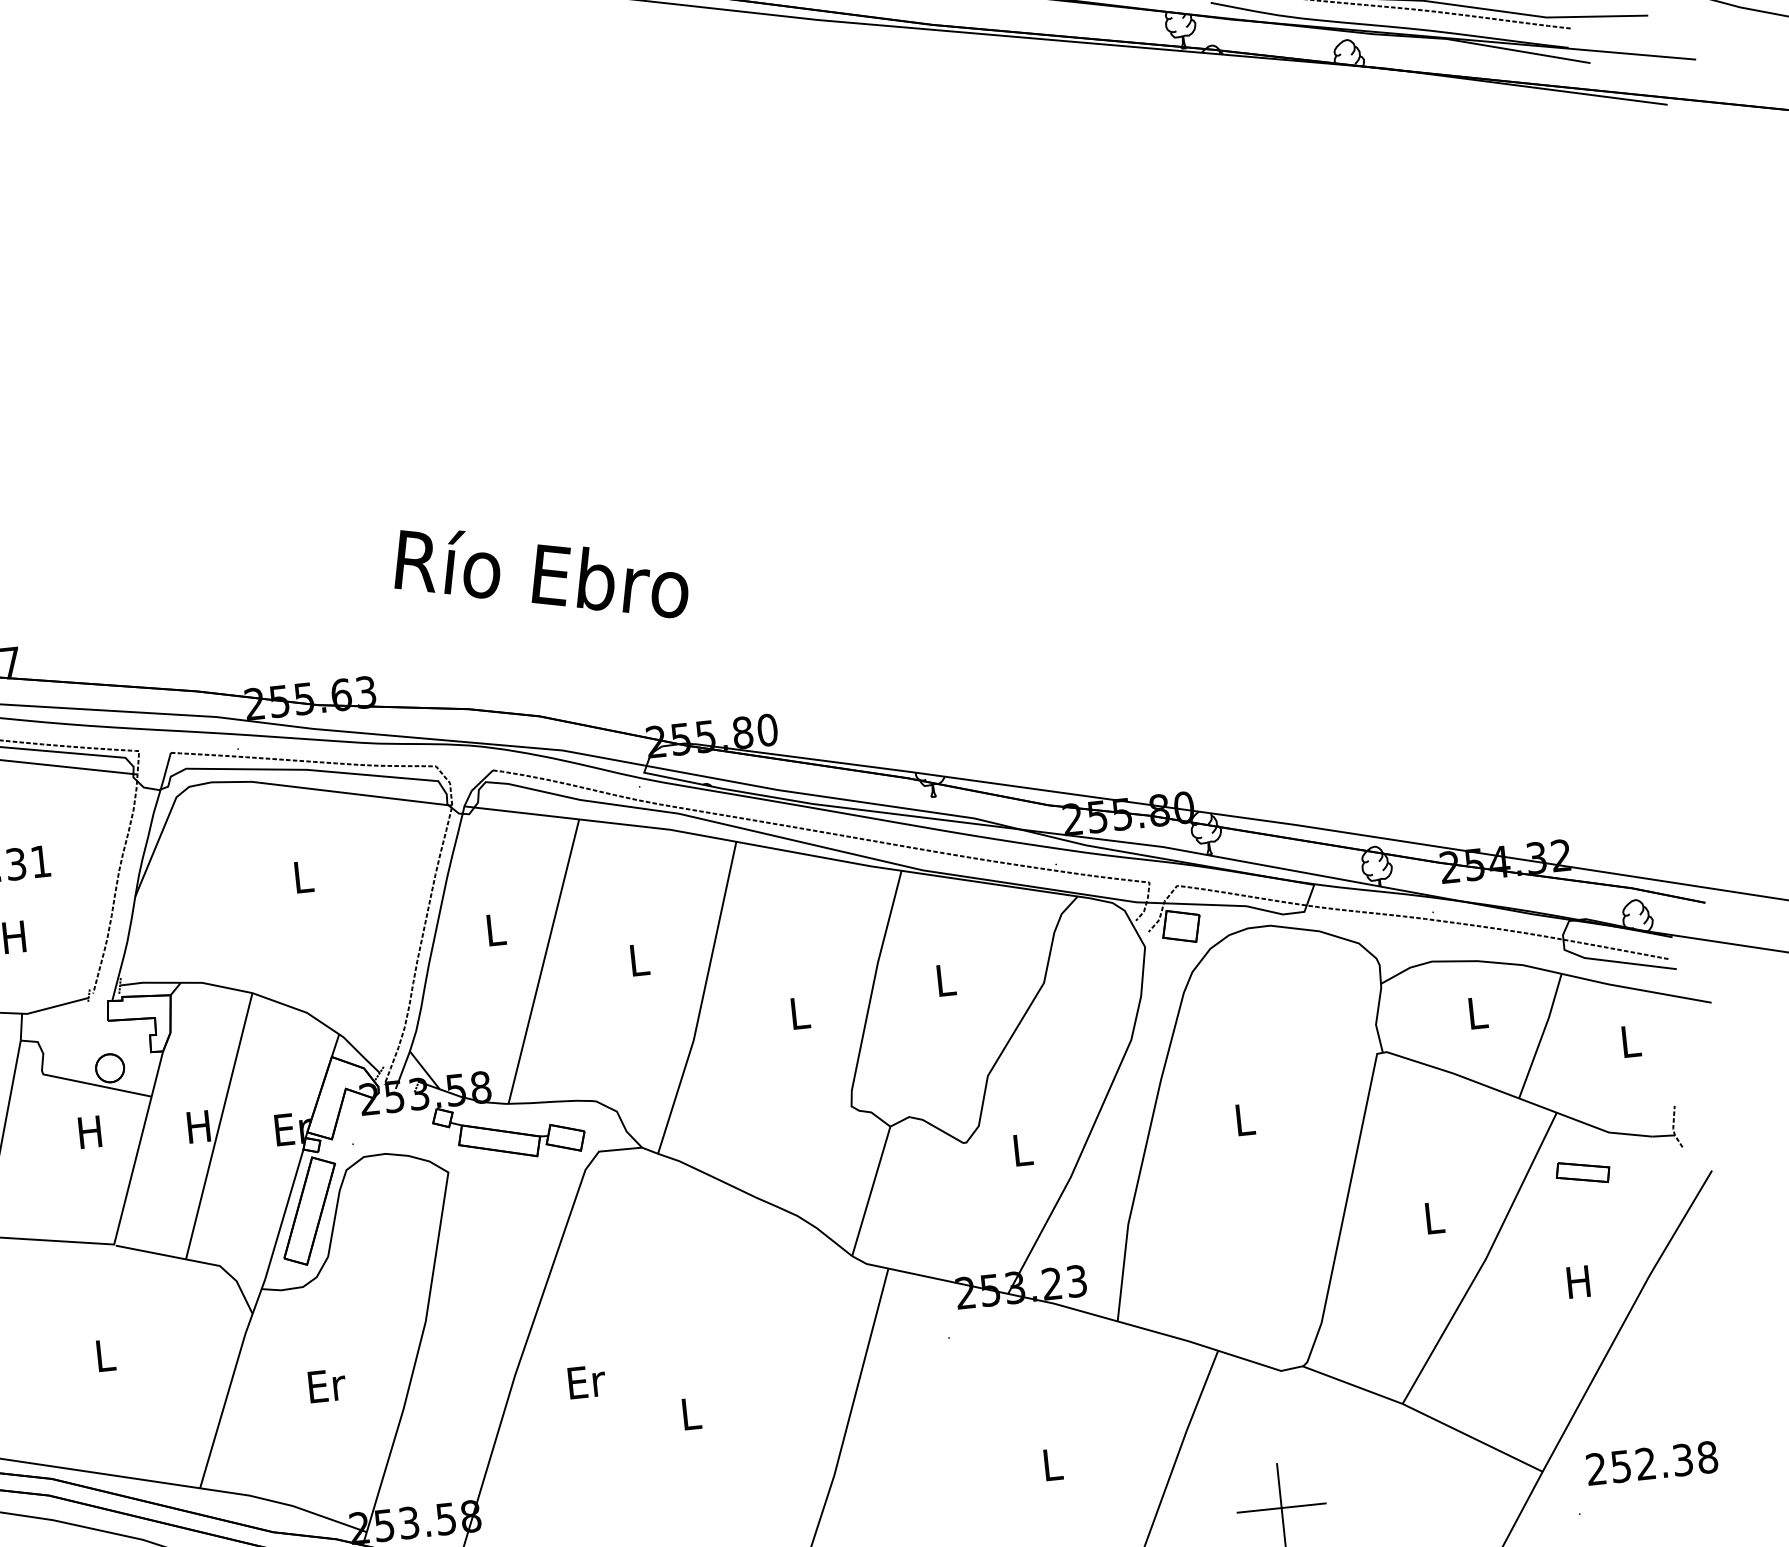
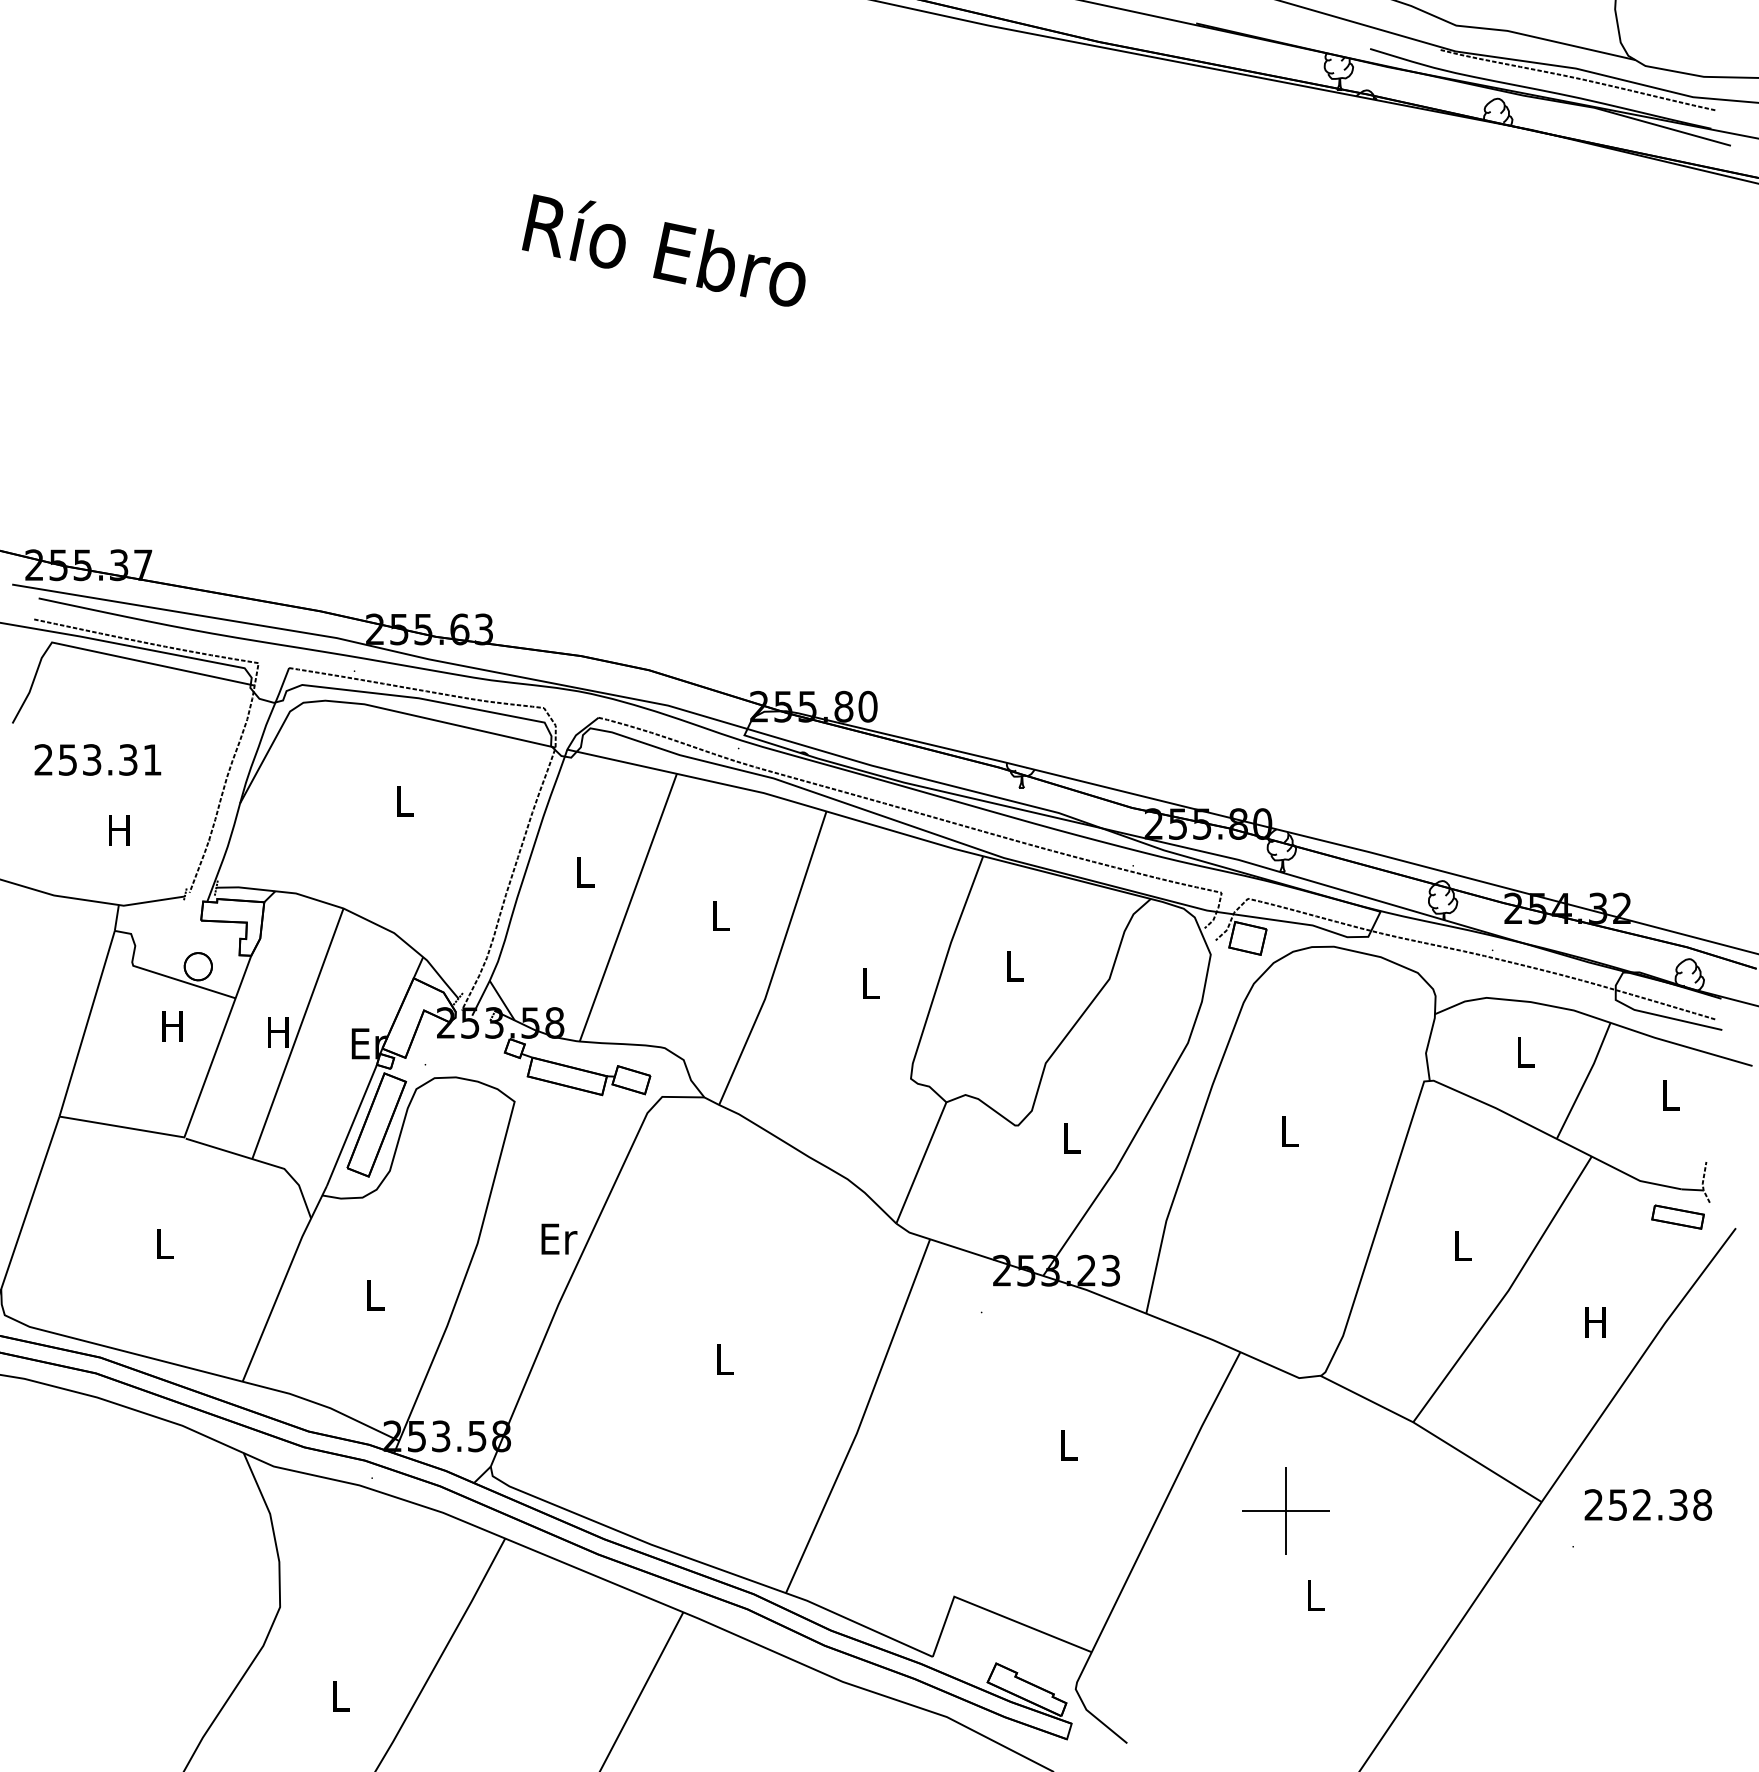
text: (539, 573) -> (663, 250), moved
part: (1582, 1172) -> (1677, 1216), moved
text: (587, 1381) -> (559, 1238), moved
text: (326, 1385) -> (375, 1295), Er -> L

